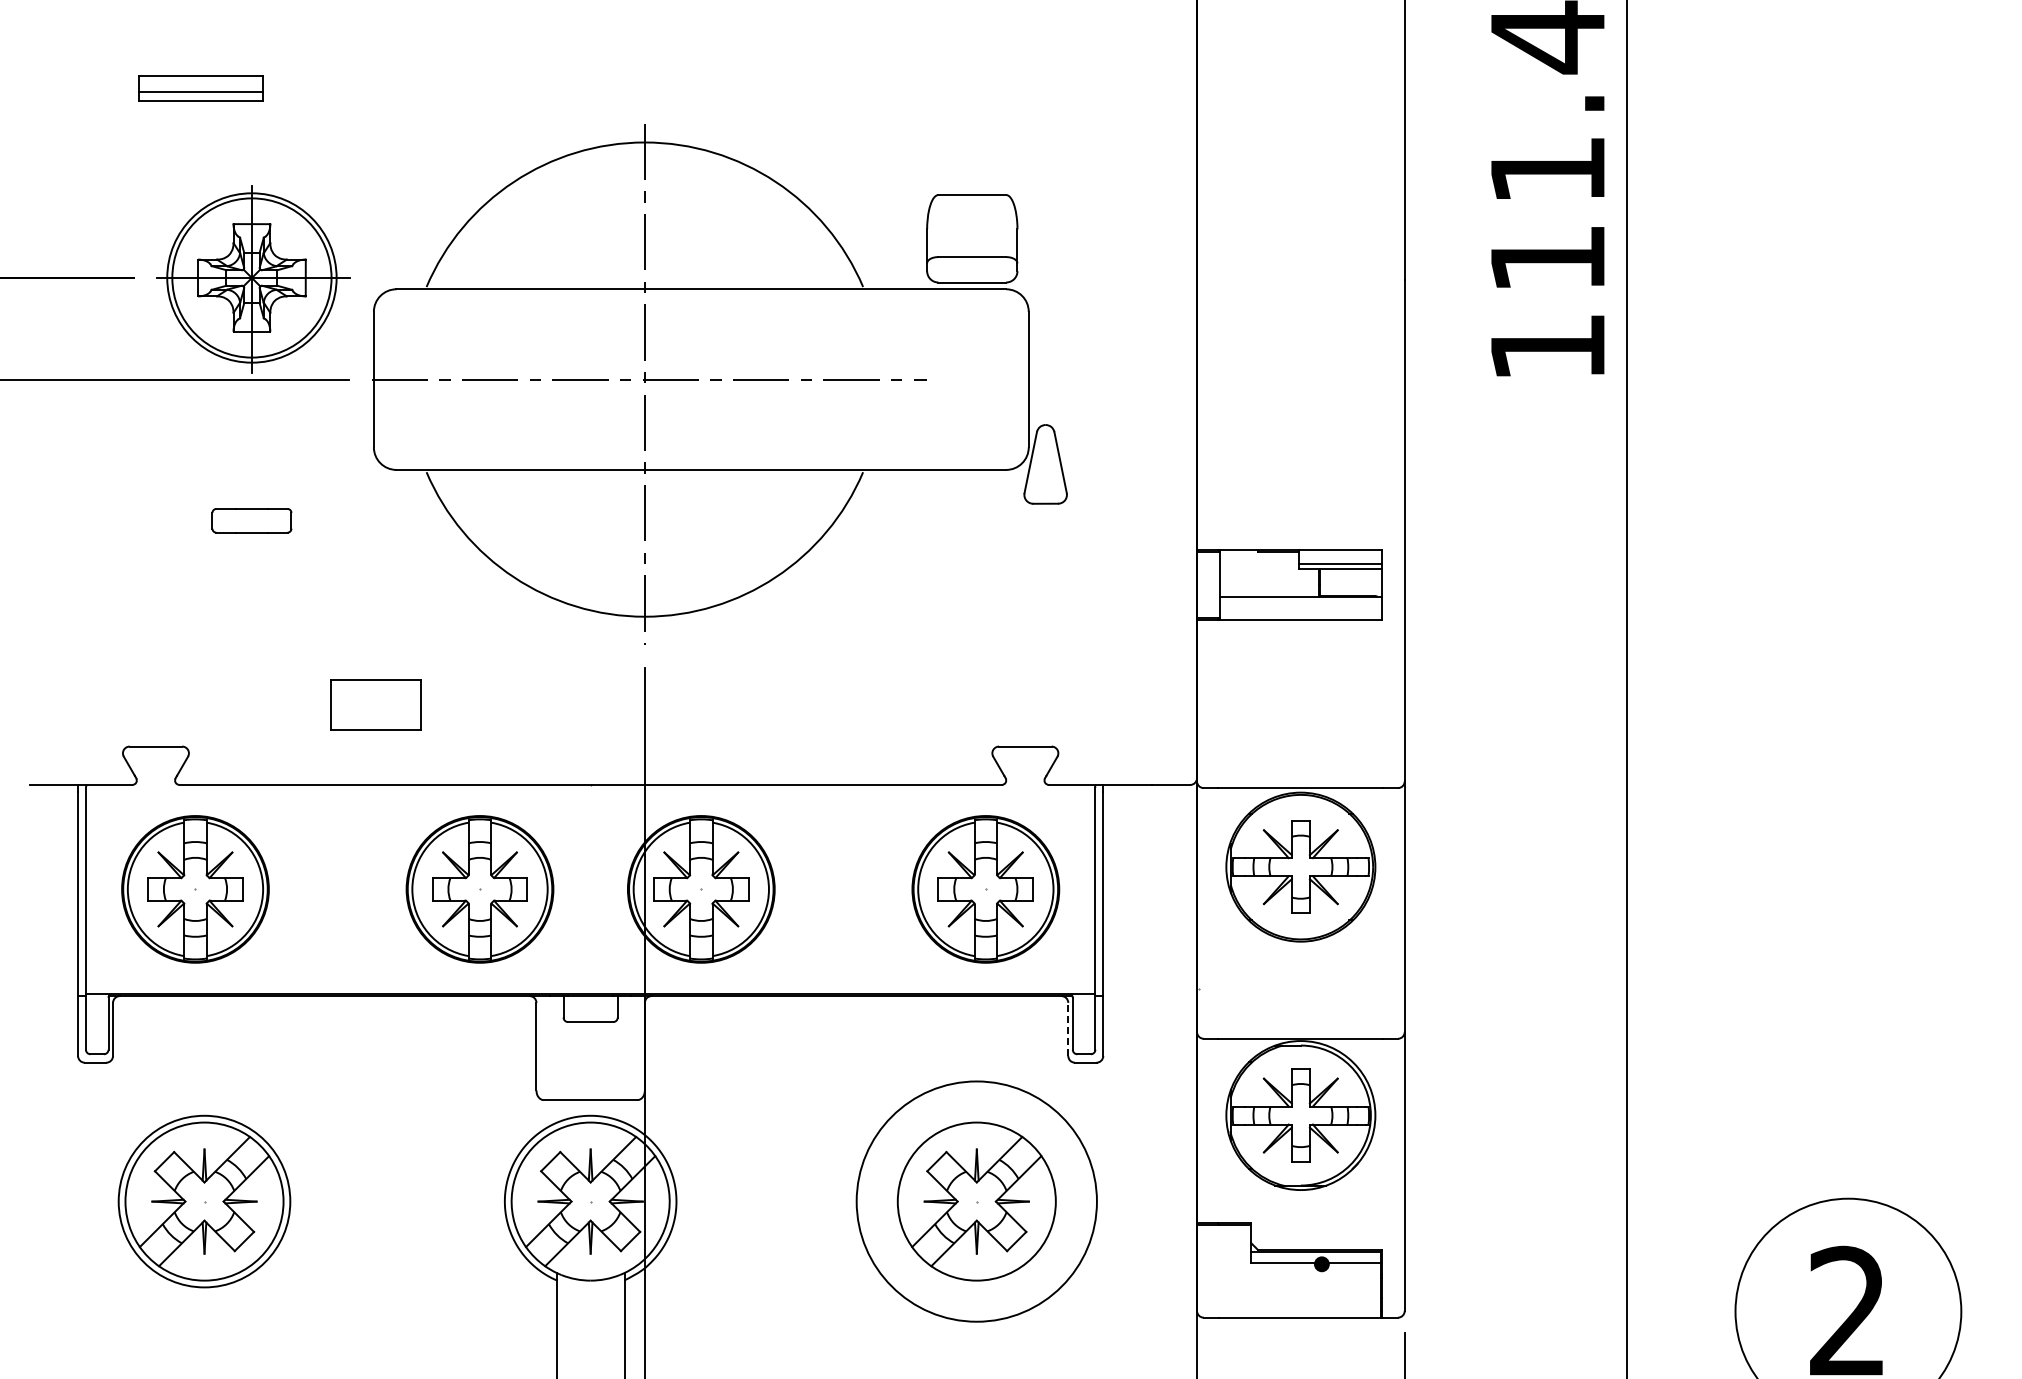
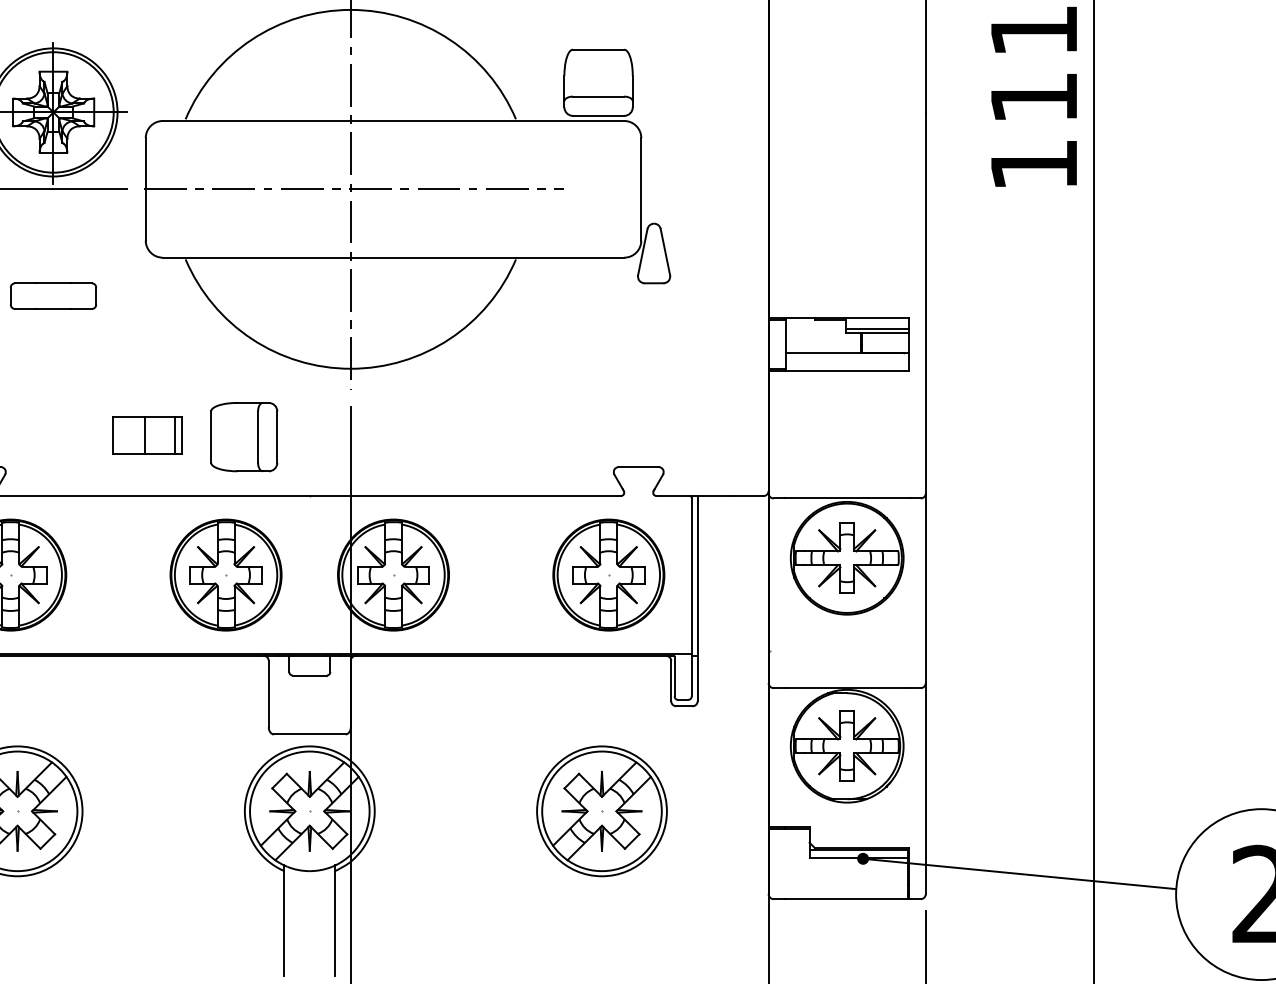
part: (251, 520) -> (53, 295), size x1.43
line: (372, 704) -> (144, 435), added
line: (412, 704) -> (174, 435), added
part: (503, 707) -> (243, 437), added
line: (1068, 1029) -> (671, 681), dashed -> solid
circle: (976, 1201) -> (601, 811), size x0.71
line: (1528, 1284) -> (1019, 874), added

